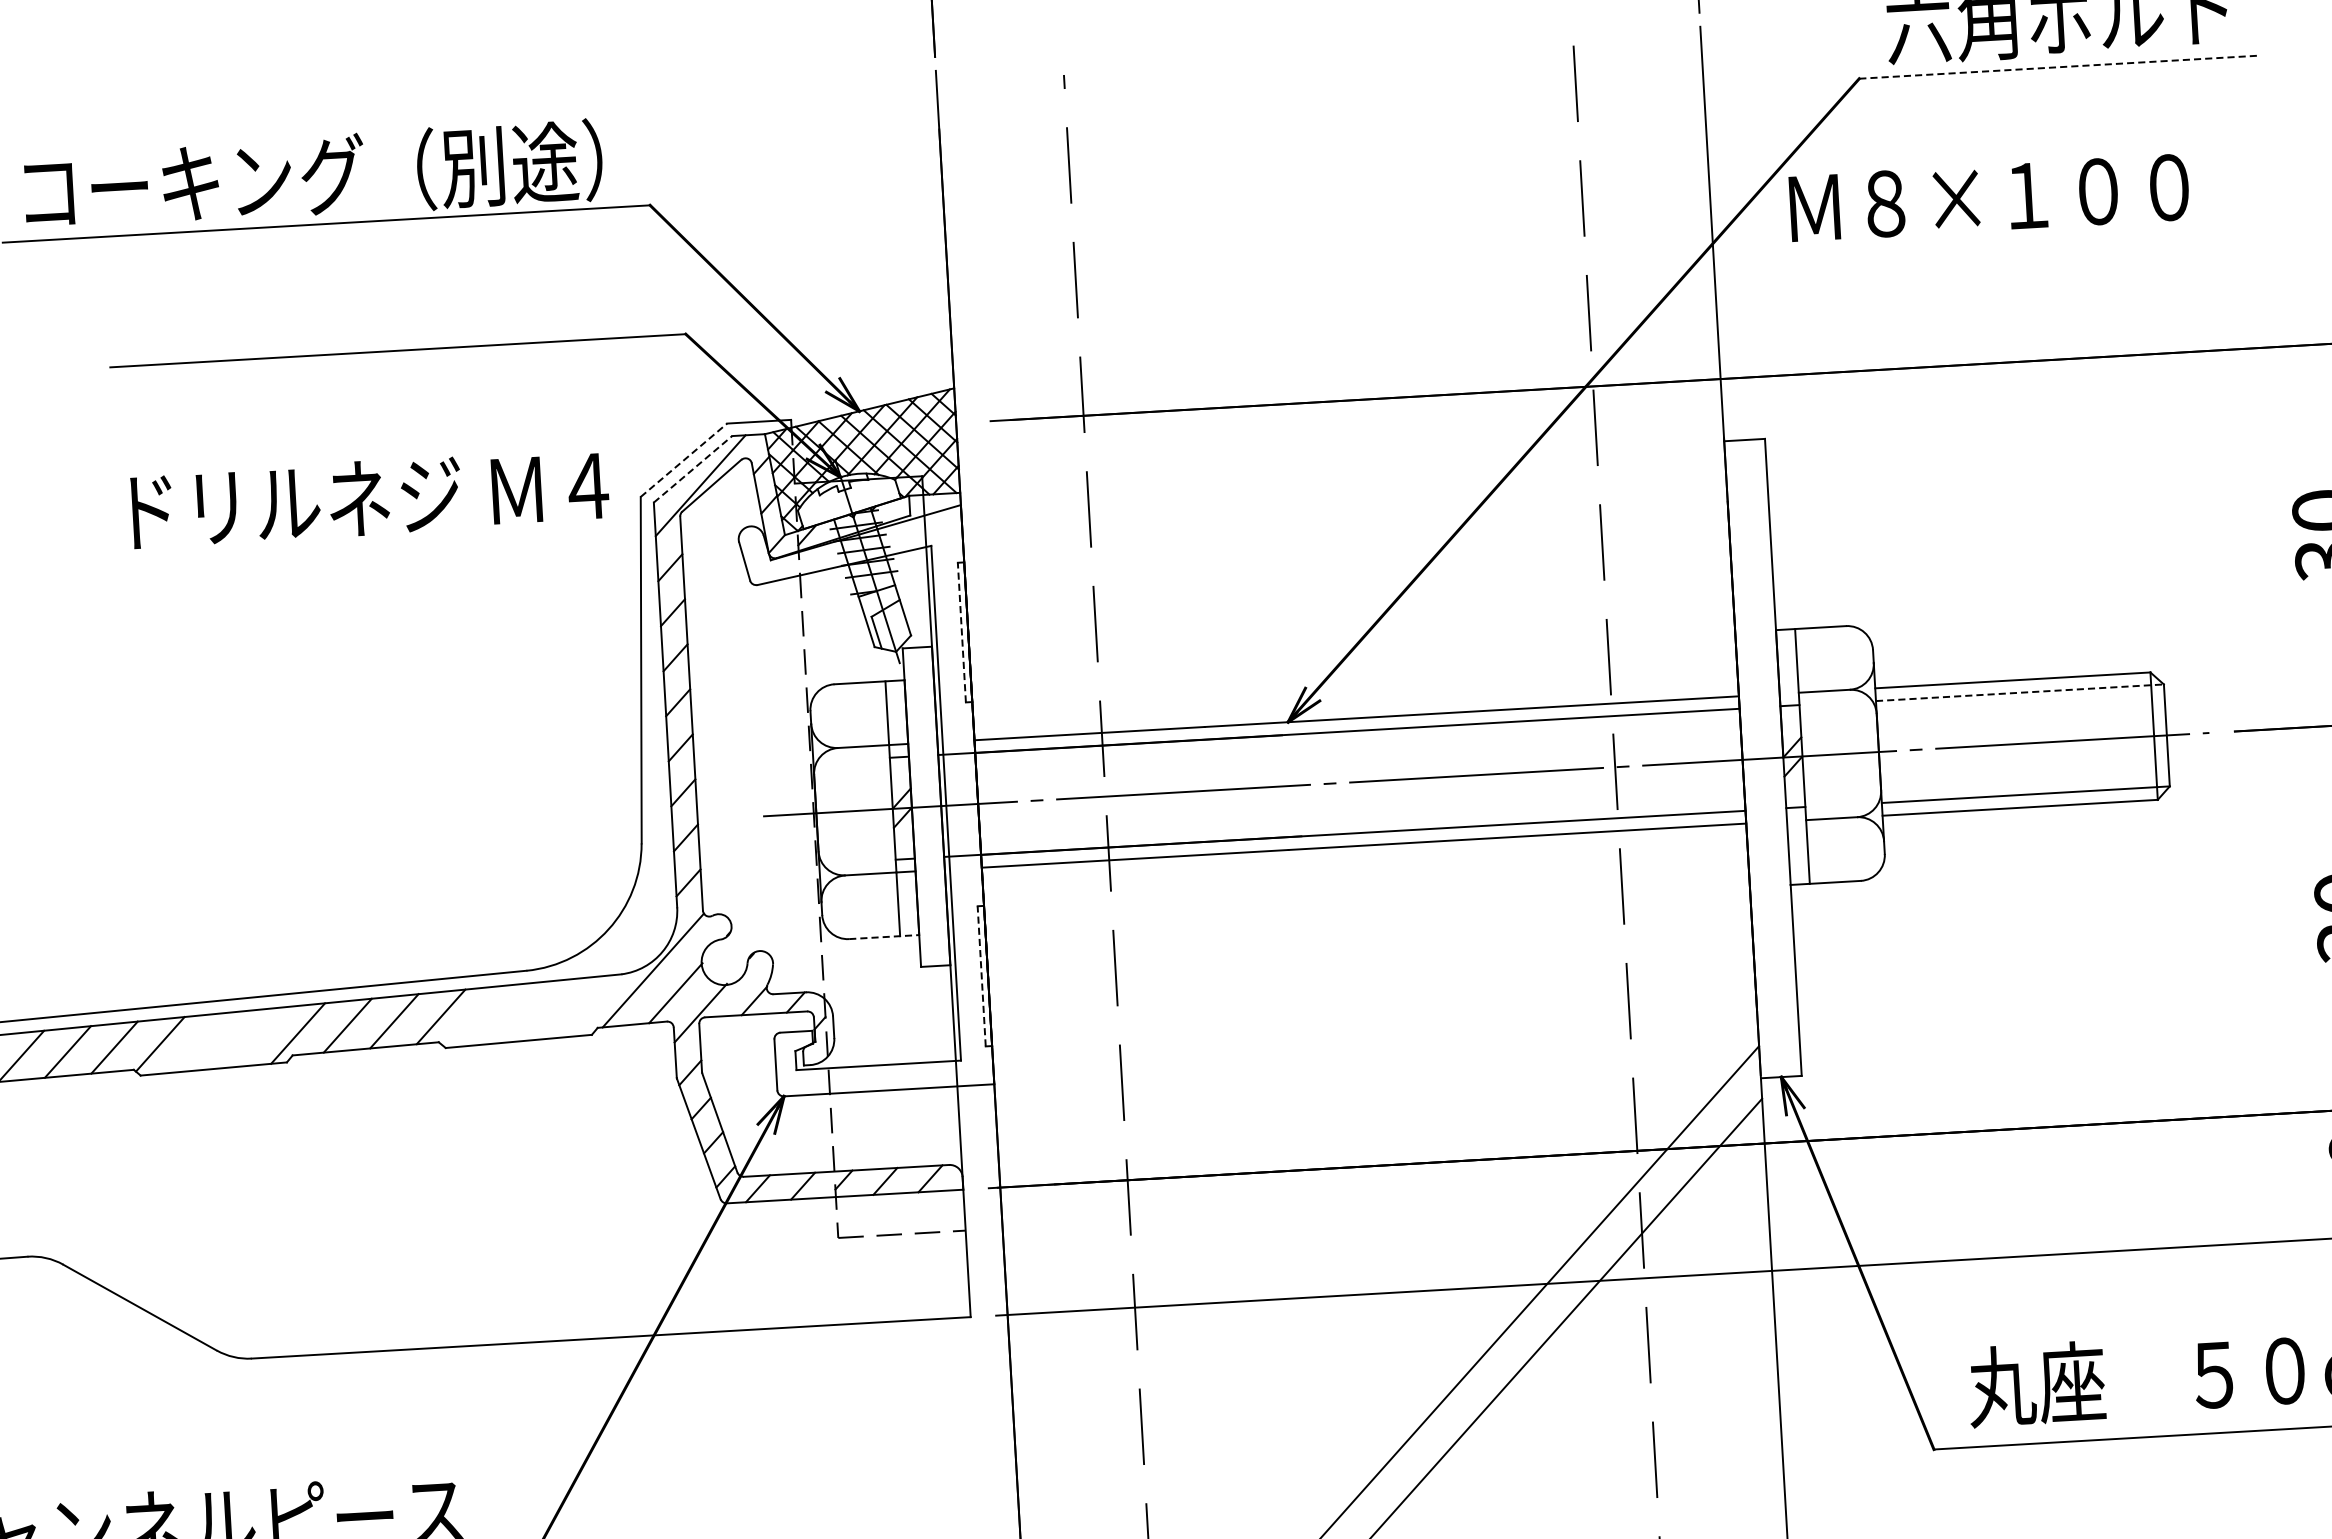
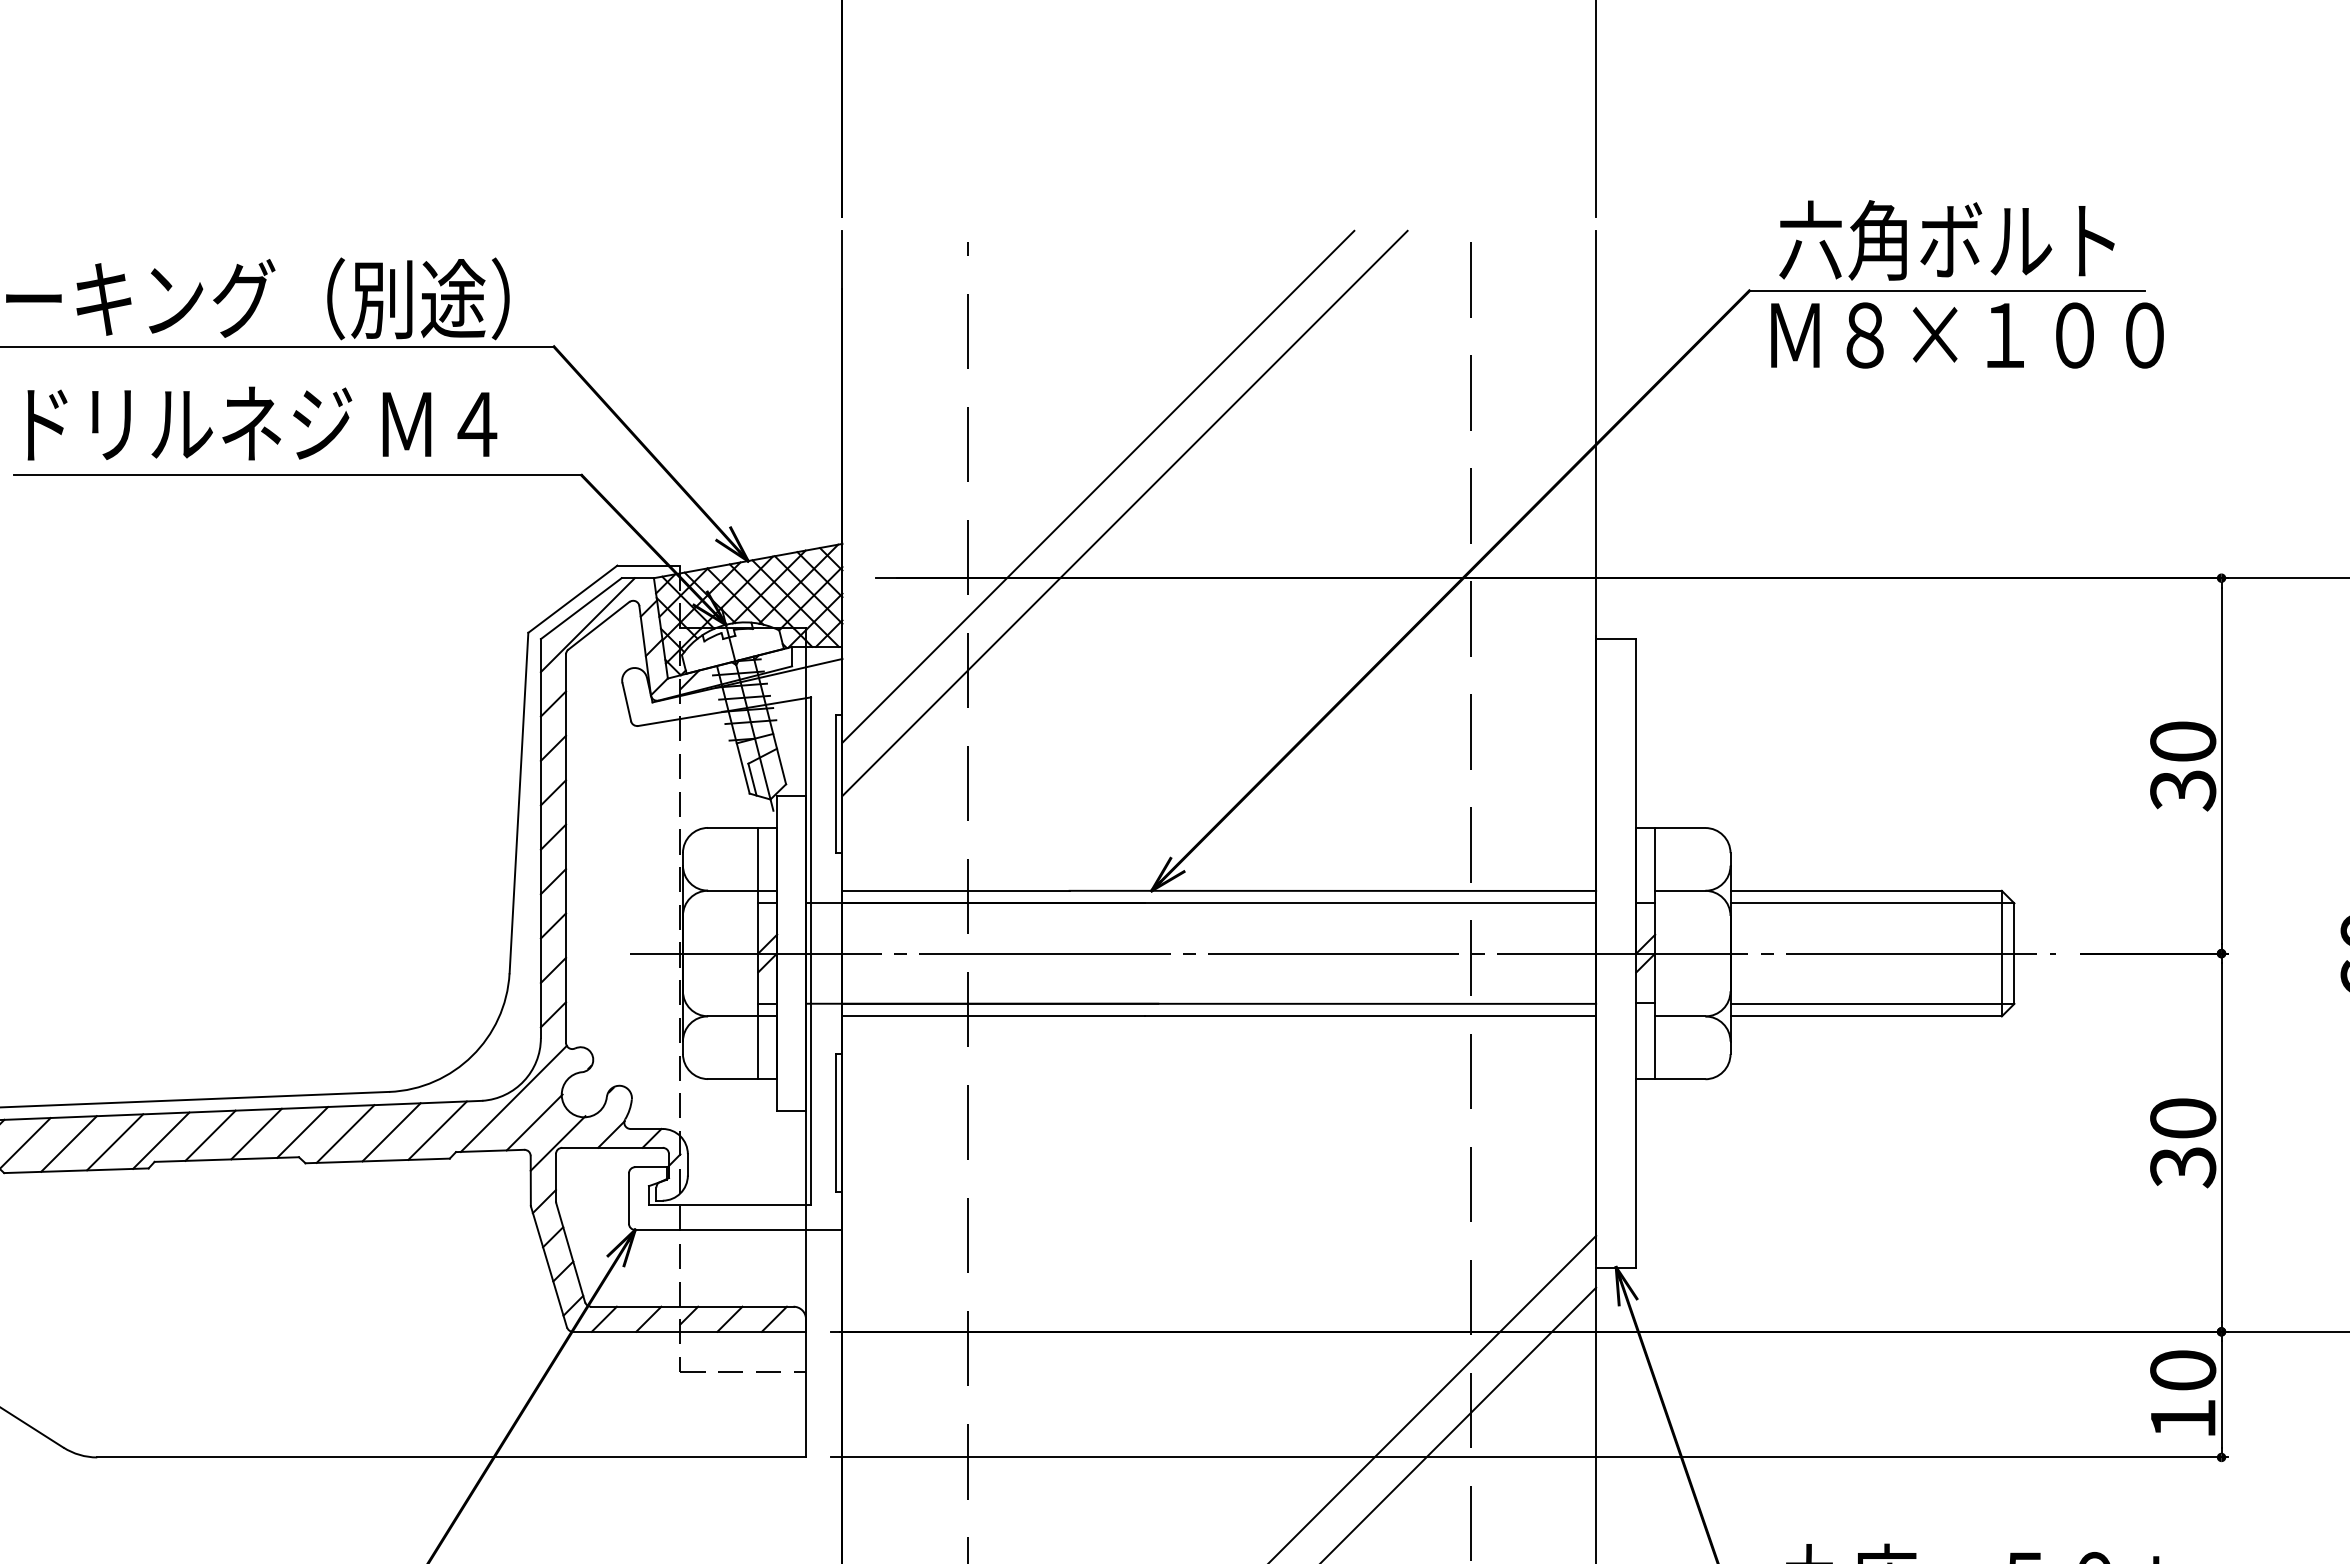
line: (2060, 66) -> (1947, 290), dashed -> solid
text: (1989, 198) -> (1967, 335), moved
line: (1210, 315) -> (1098, 486), added
line: (1238, 340) -> (1124, 512), added
line: (683, 460) -> (572, 599), dashed -> solid
line: (693, 469) -> (581, 608), dashed -> solid
text: (370, 497) -> (262, 423), moved
line: (962, 632) -> (836, 784), dashed -> solid
line: (2019, 692) -> (1872, 903), dashed -> solid
line: (884, 937) -> (742, 1079), dashed -> solid
line: (981, 975) -> (836, 1122), dashed -> solid
line: (577, 1007) -> (437, 1130), added
line: (531, 1011) -> (391, 1132), added
line: (484, 1015) -> (345, 1133), added
line: (251, 1038) -> (115, 1142), added
line: (204, 1041) -> (68, 1143), added

